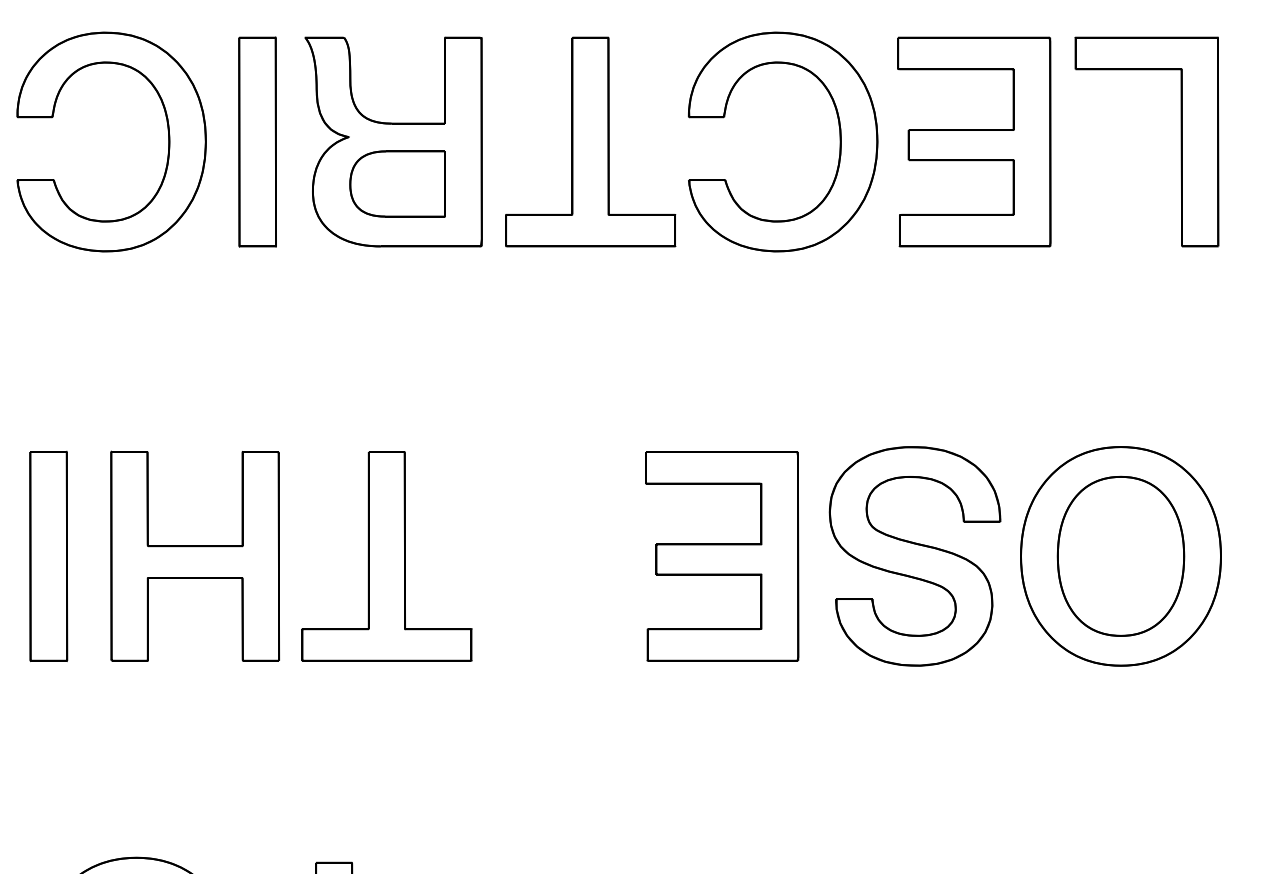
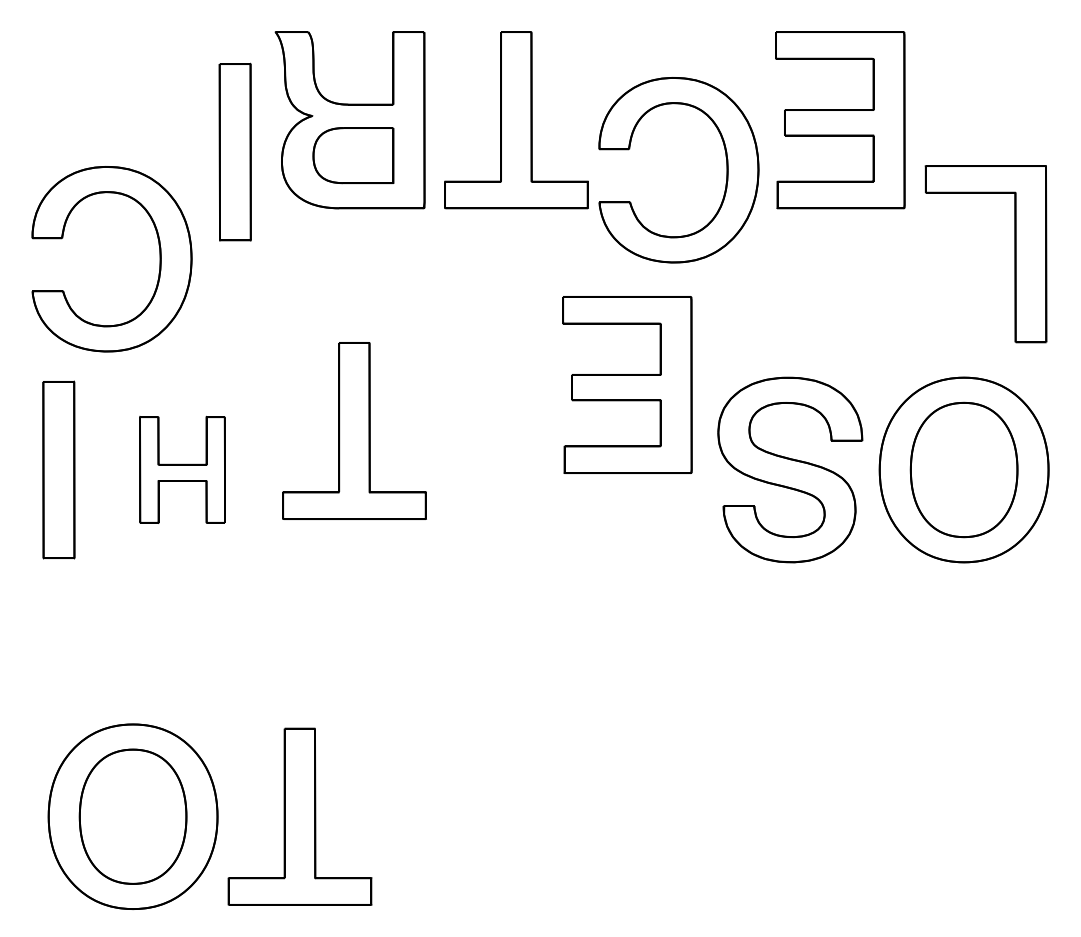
part: (256, 141) -> (234, 151), moved
part: (167, 142) -> (159, 259), moved
part: (839, 142) -> (726, 170), moved
part: (1180, 142) -> (1014, 254), moved
part: (195, 555) -> (182, 469), size x0.6
part: (387, 555) -> (354, 430), moved
part: (722, 555) -> (627, 384), moved

